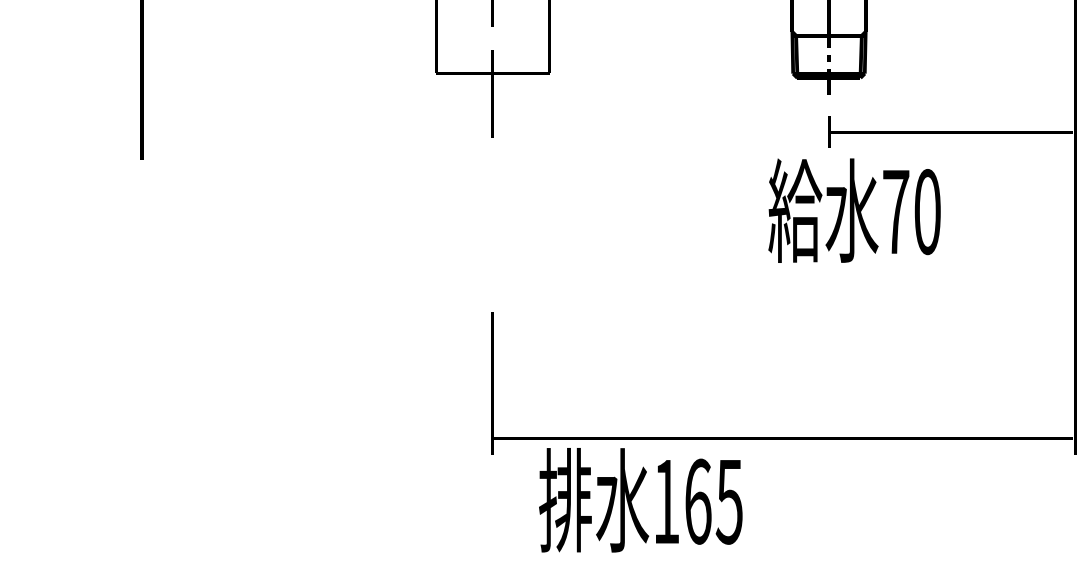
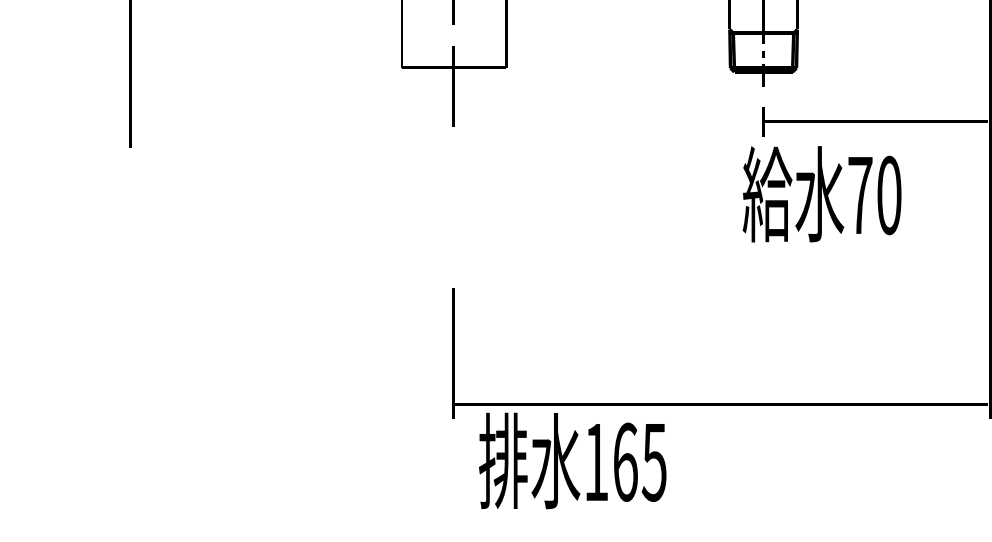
text: (854, 210) -> (822, 194), moved
text: (640, 500) -> (572, 461), moved

